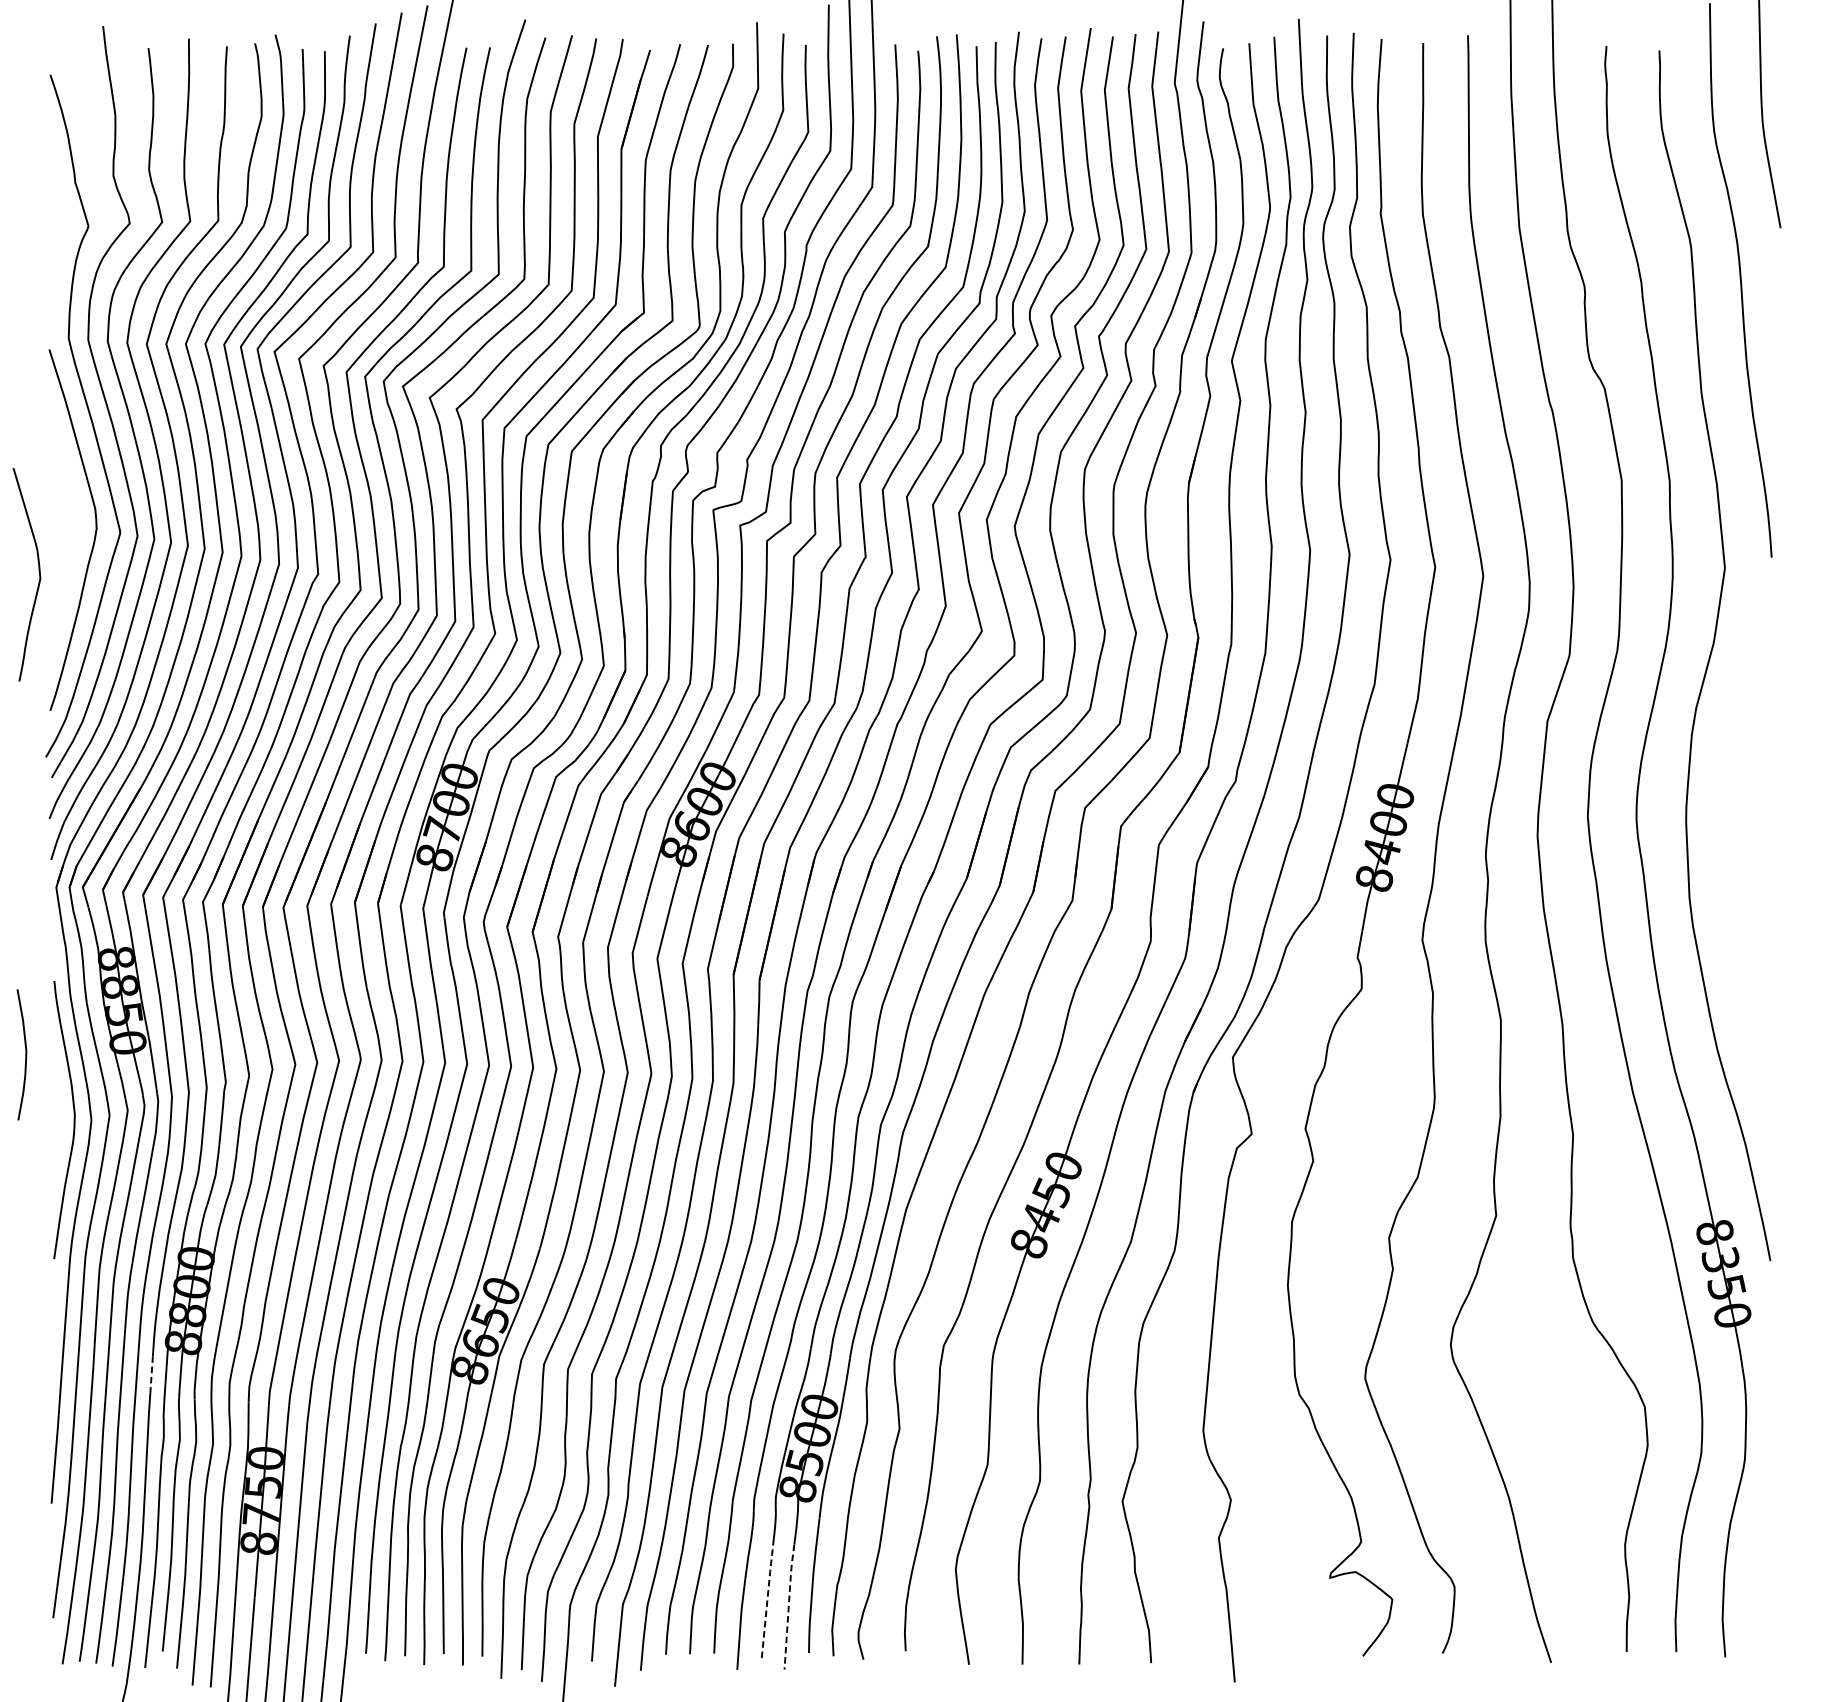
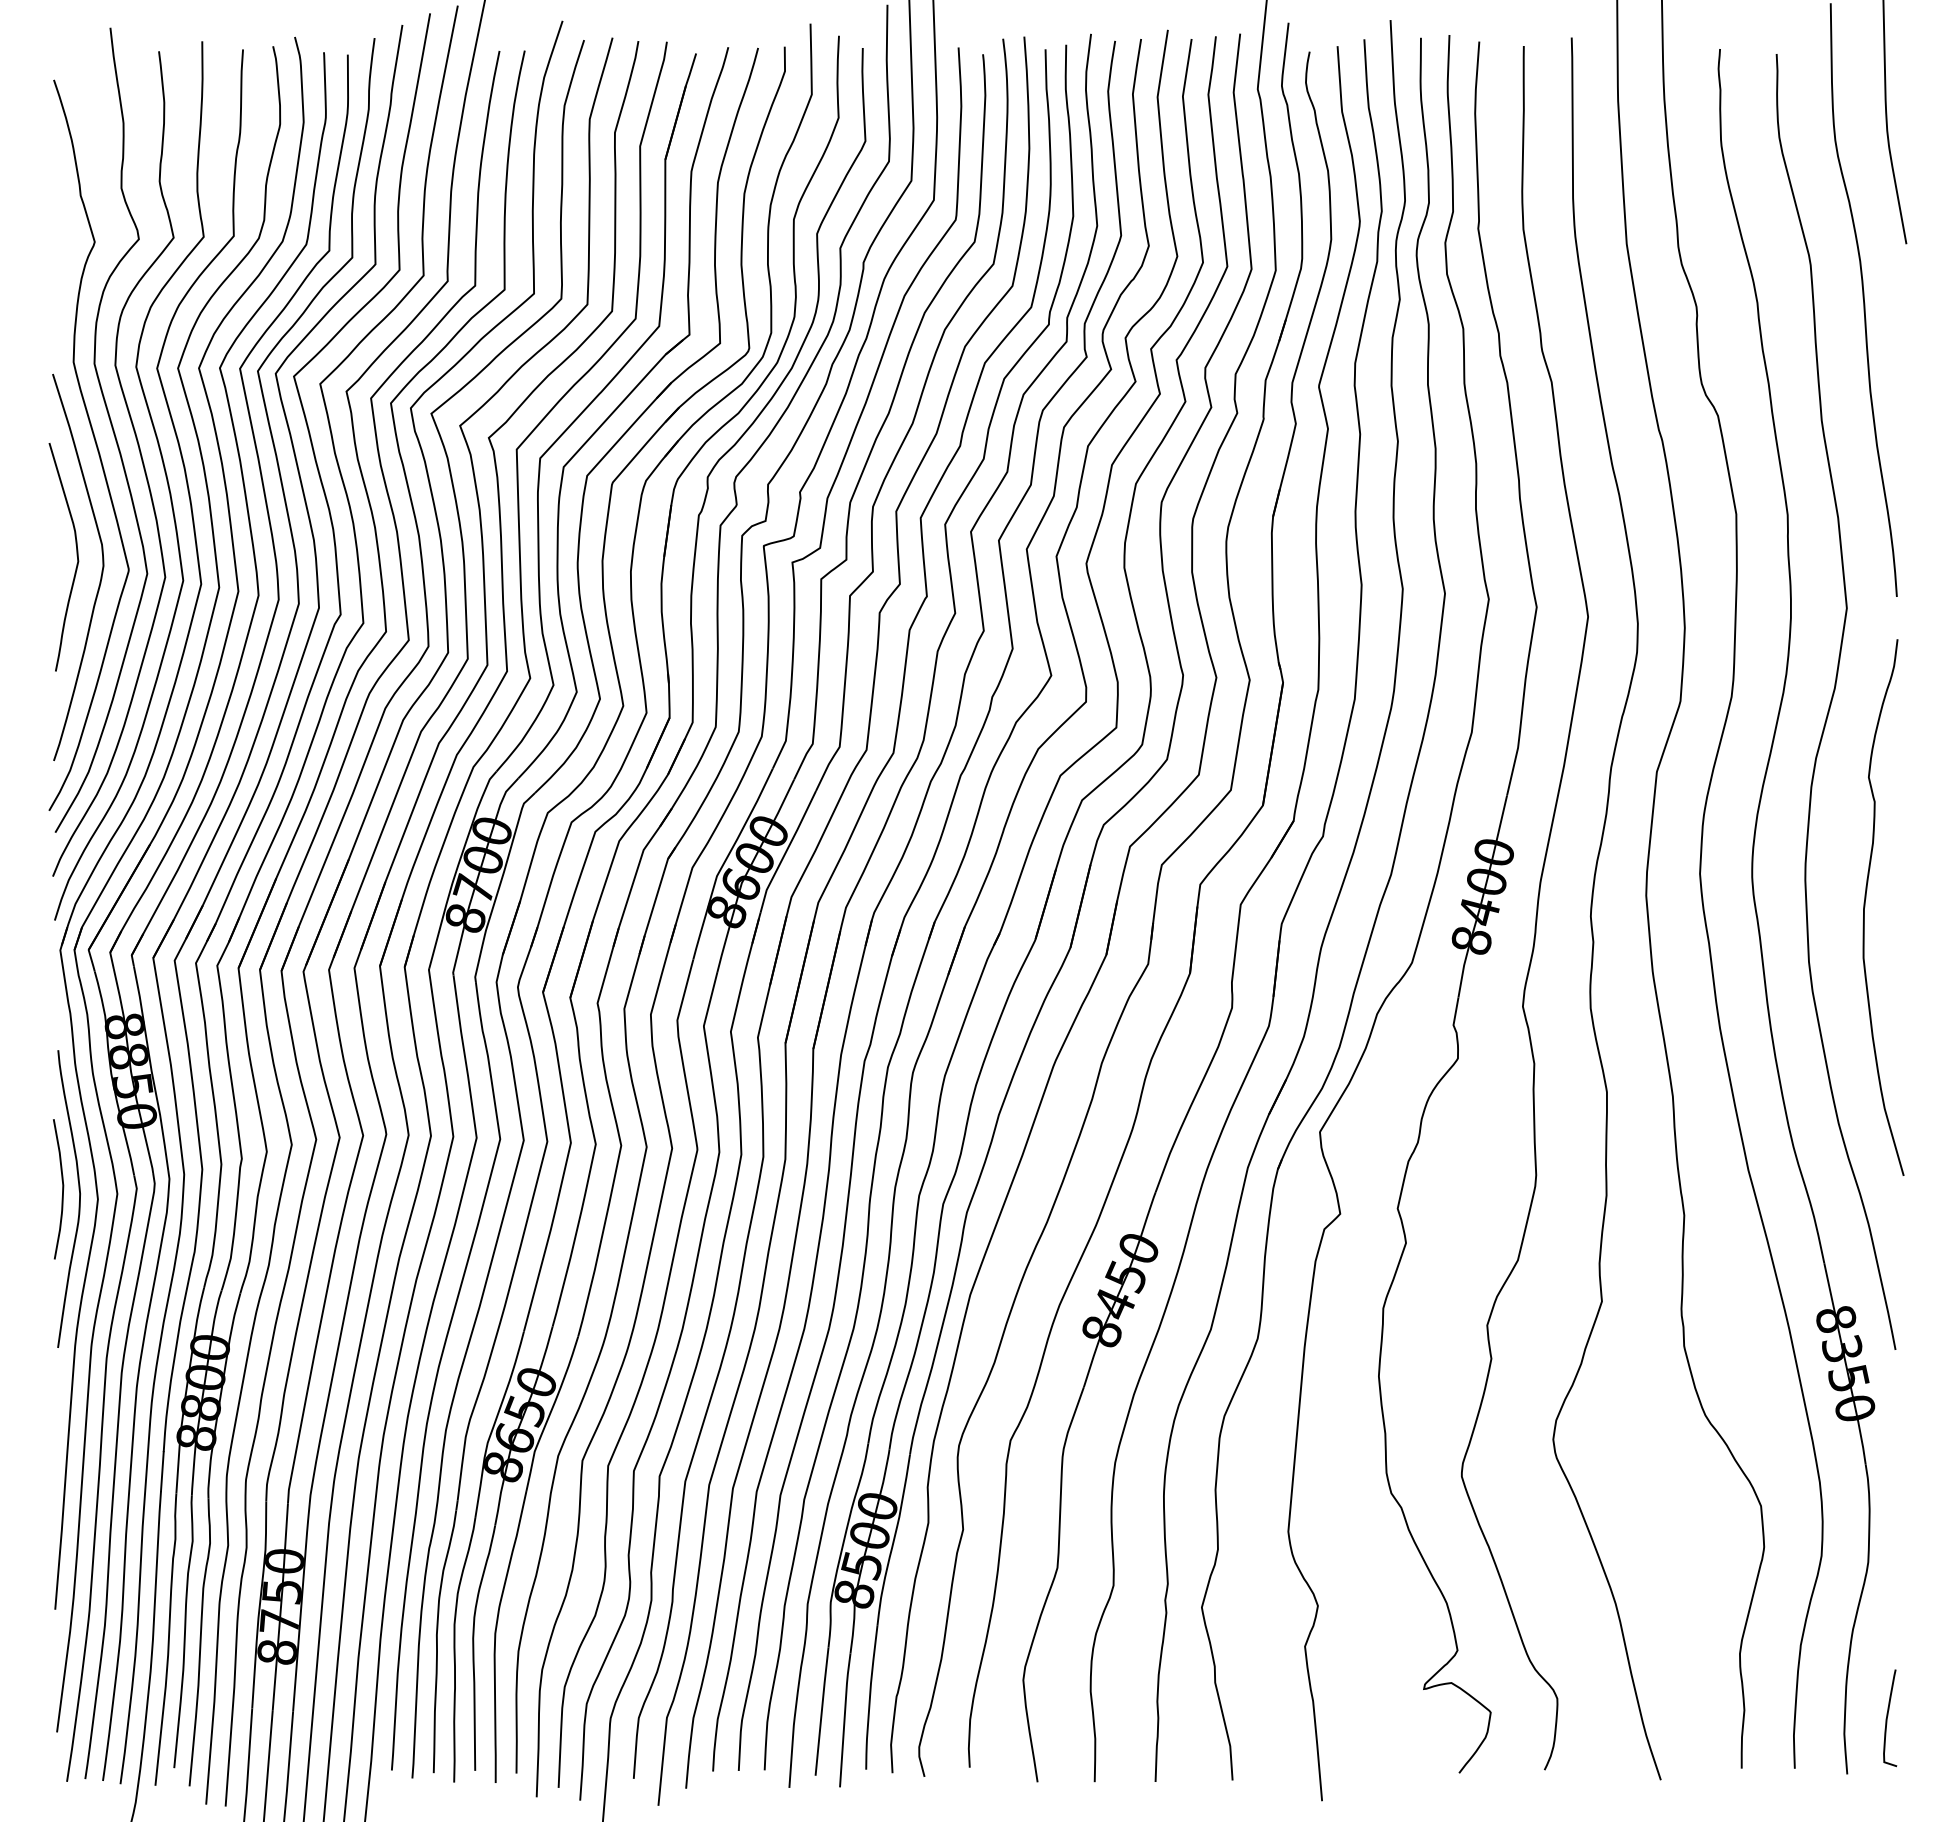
curve: (38, 574) -> (76, 556), moved
curve: (1742, 847) -> (1865, 907), added
curve: (25, 1055) -> (62, 1189), moved
line: (151, 1374) -> (162, 1471), dashed -> solid
line: (767, 1598) -> (821, 1711), dashed -> solid
curve: (1763, 1603) -> (1888, 1716), added
line: (788, 1606) -> (844, 1719), dashed -> solid

